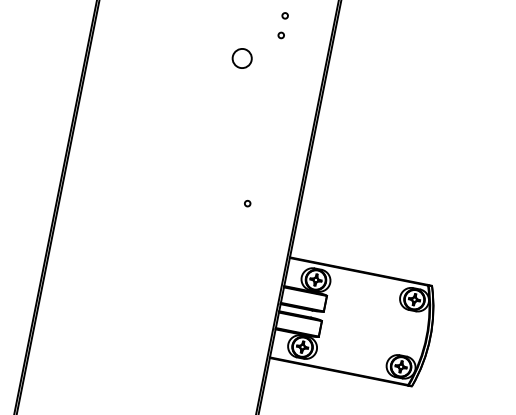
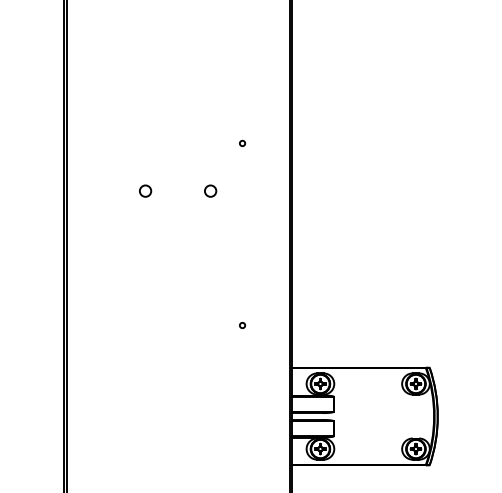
circle: (281, 34) -> (242, 161), removed
circle: (175, 44) -> (145, 190), added
circle: (242, 57) -> (210, 190), size x0.62

